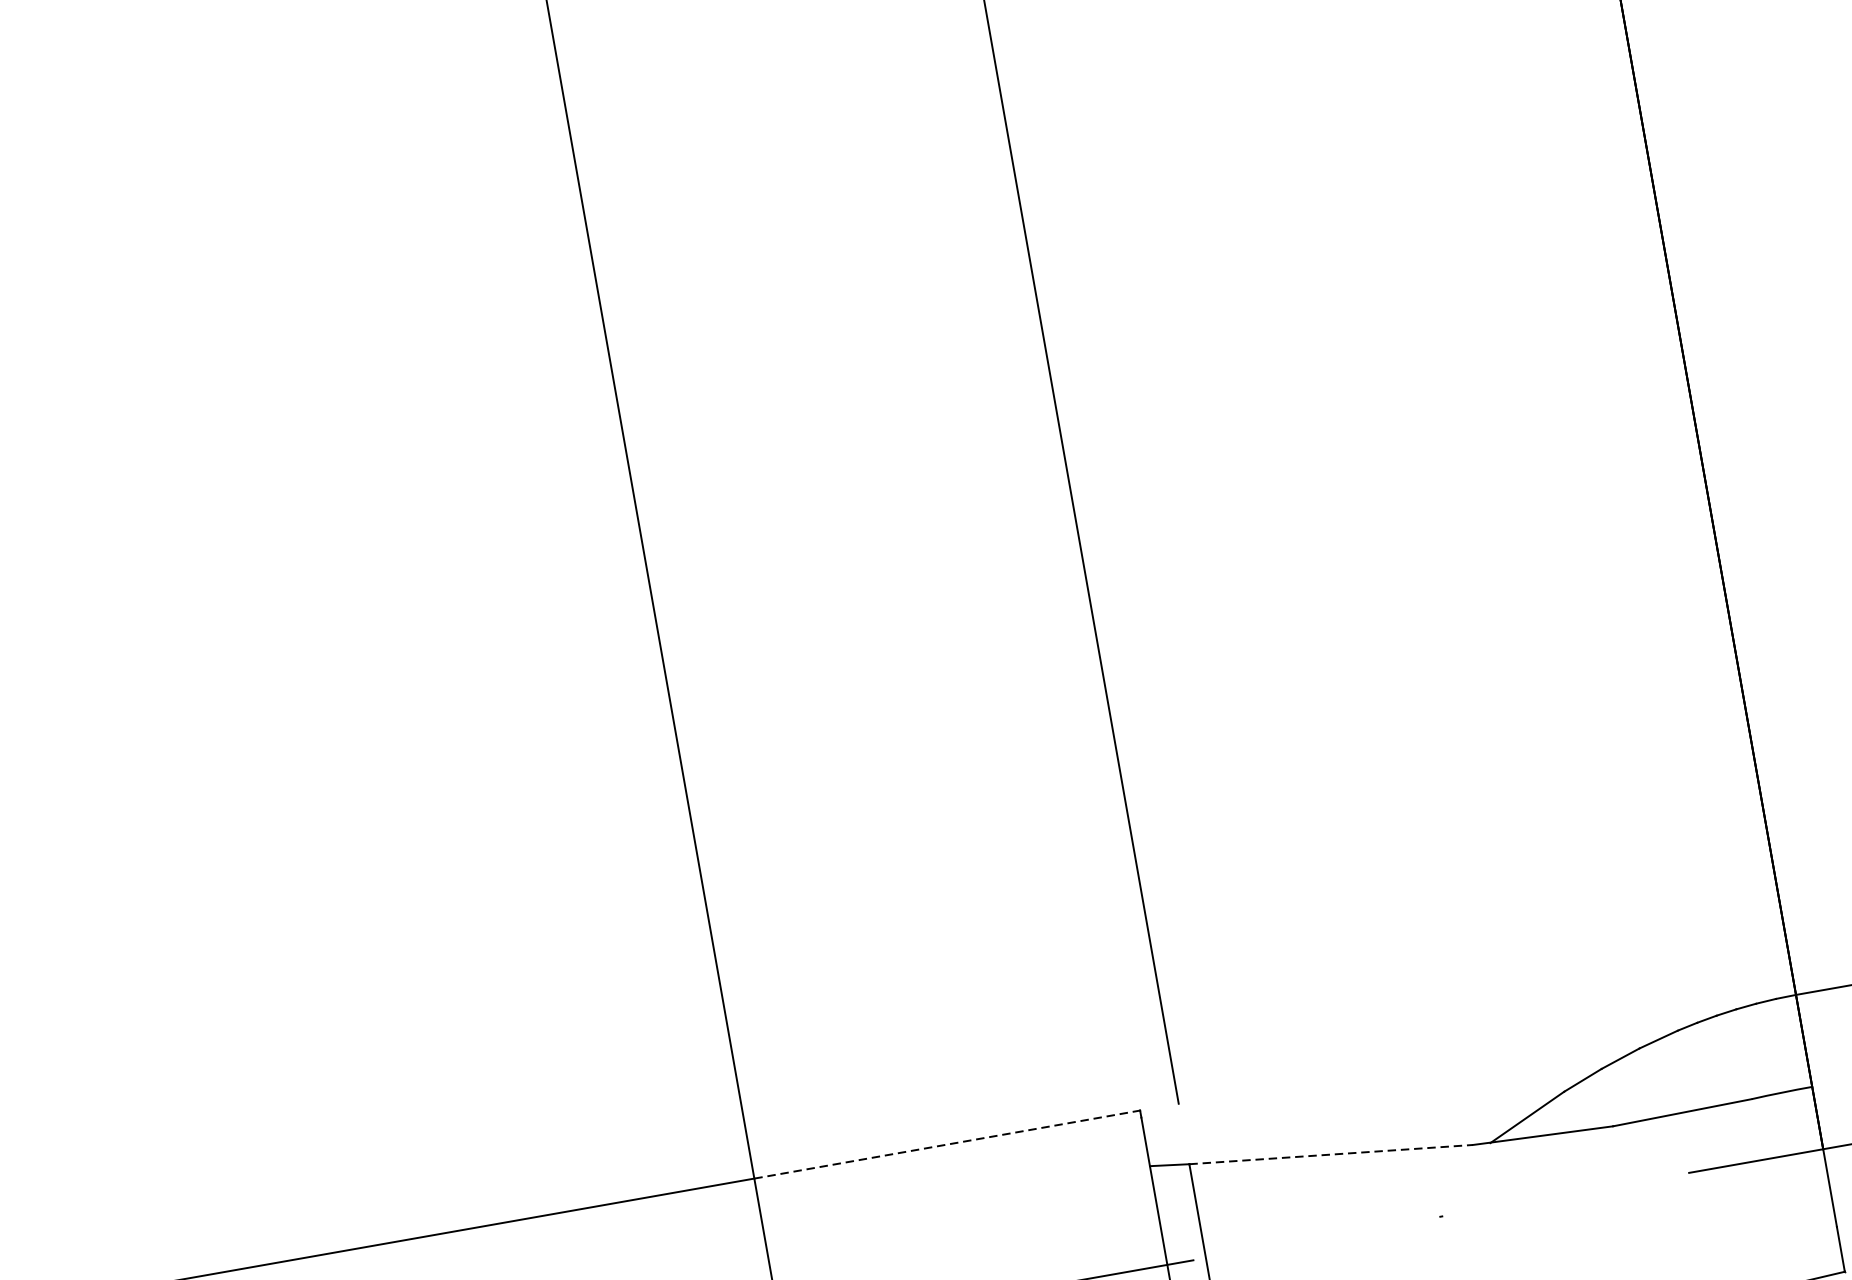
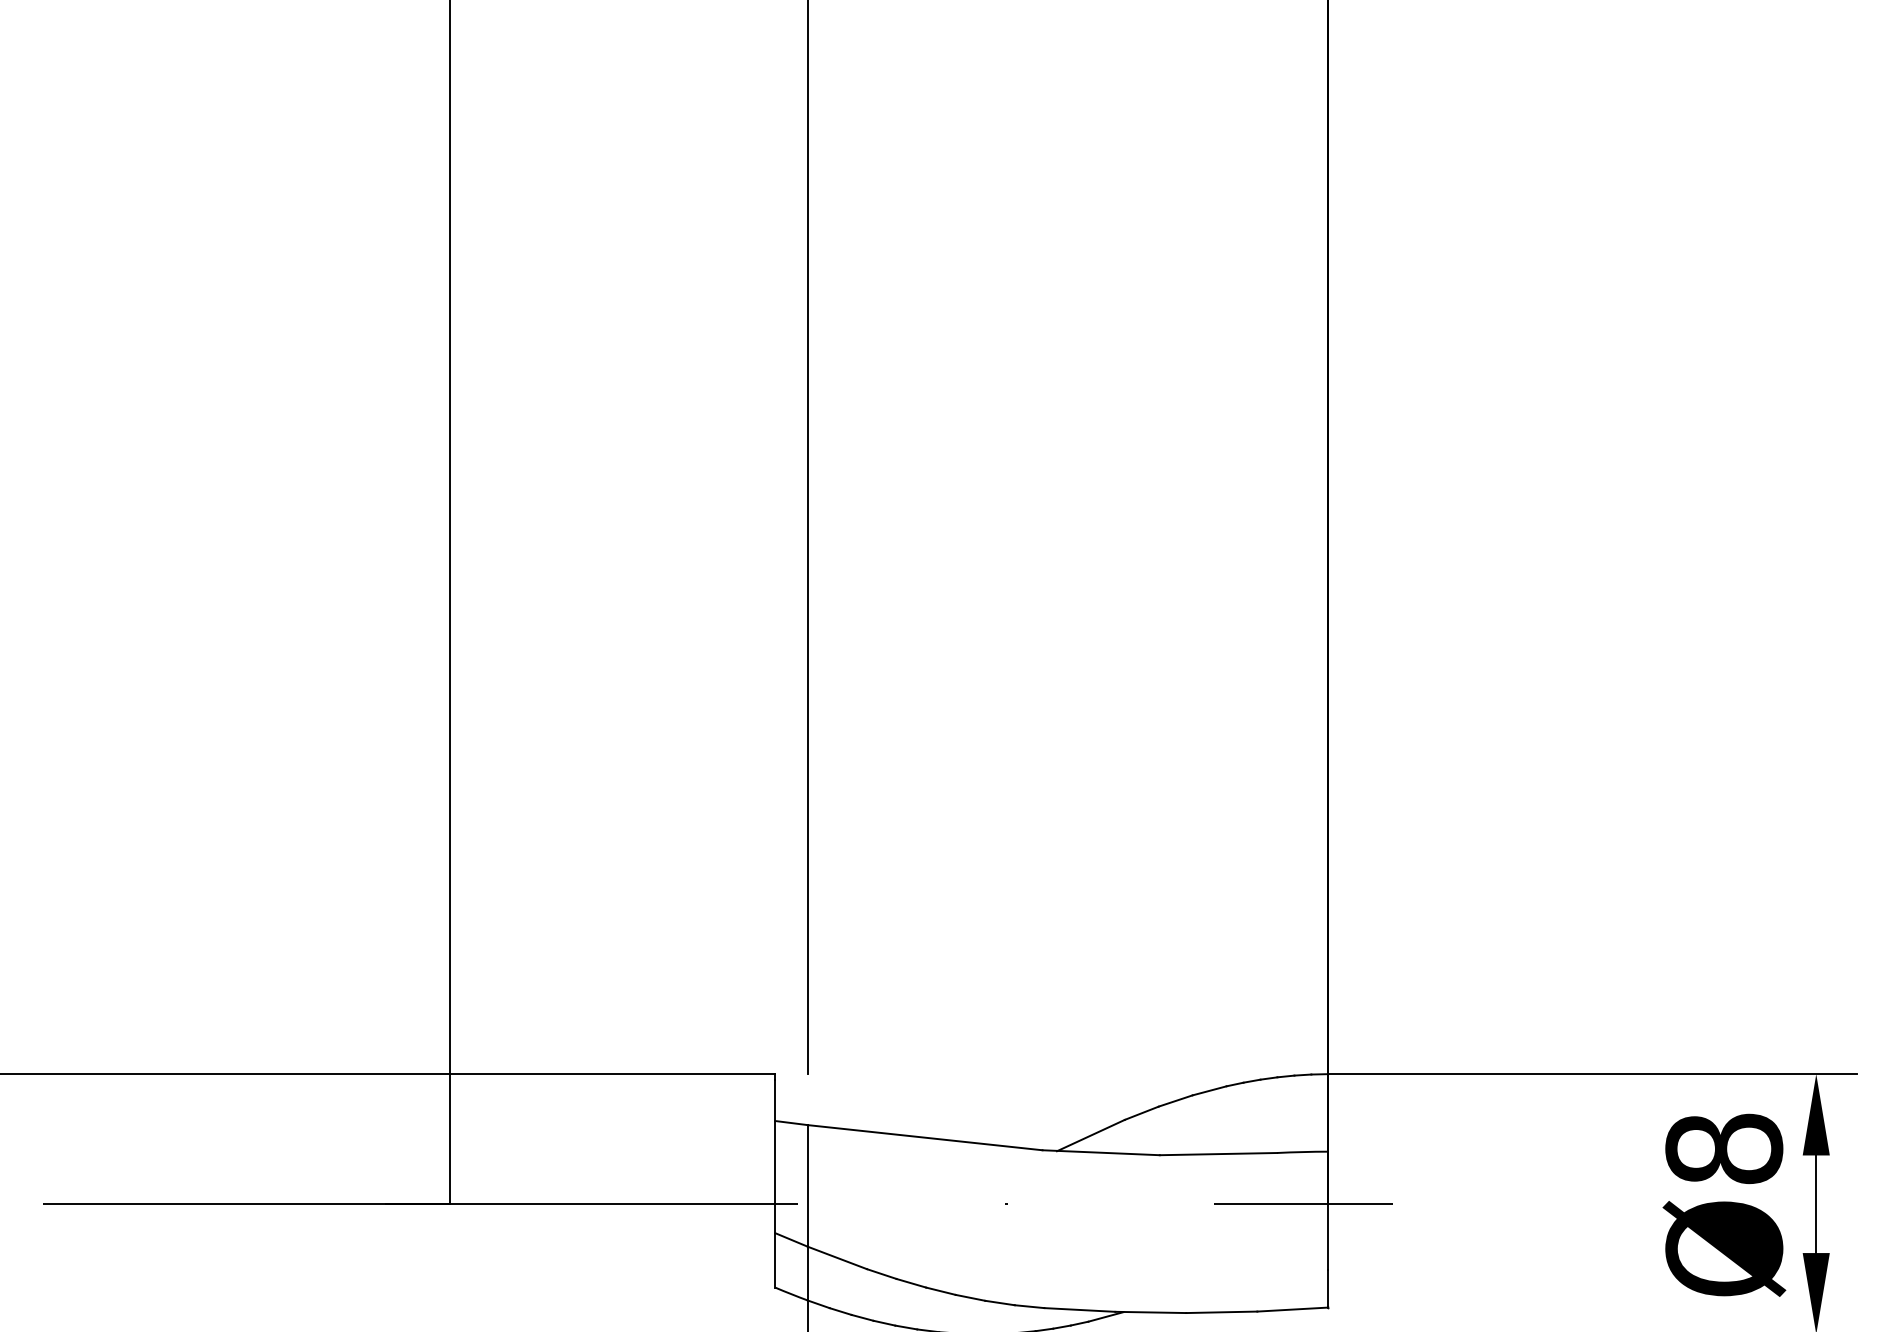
line: (947, 1145) -> (612, 1074), dashed -> solid
line: (1331, 1154) -> (925, 1137), dashed -> solid

